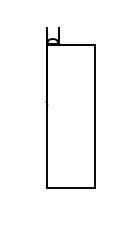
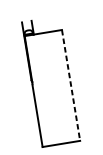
line: (95, 117) -> (71, 85), solid -> dashed

